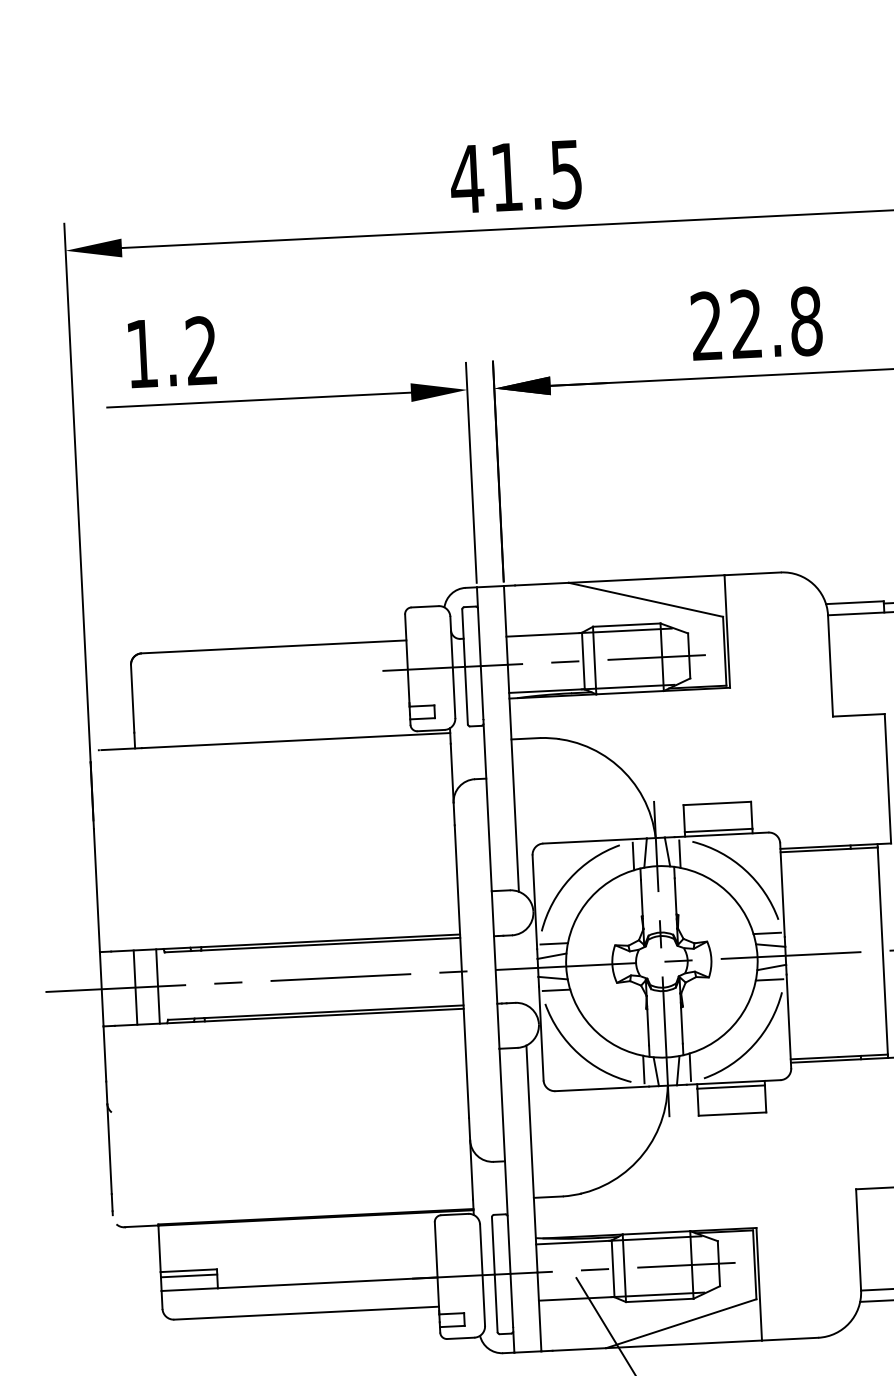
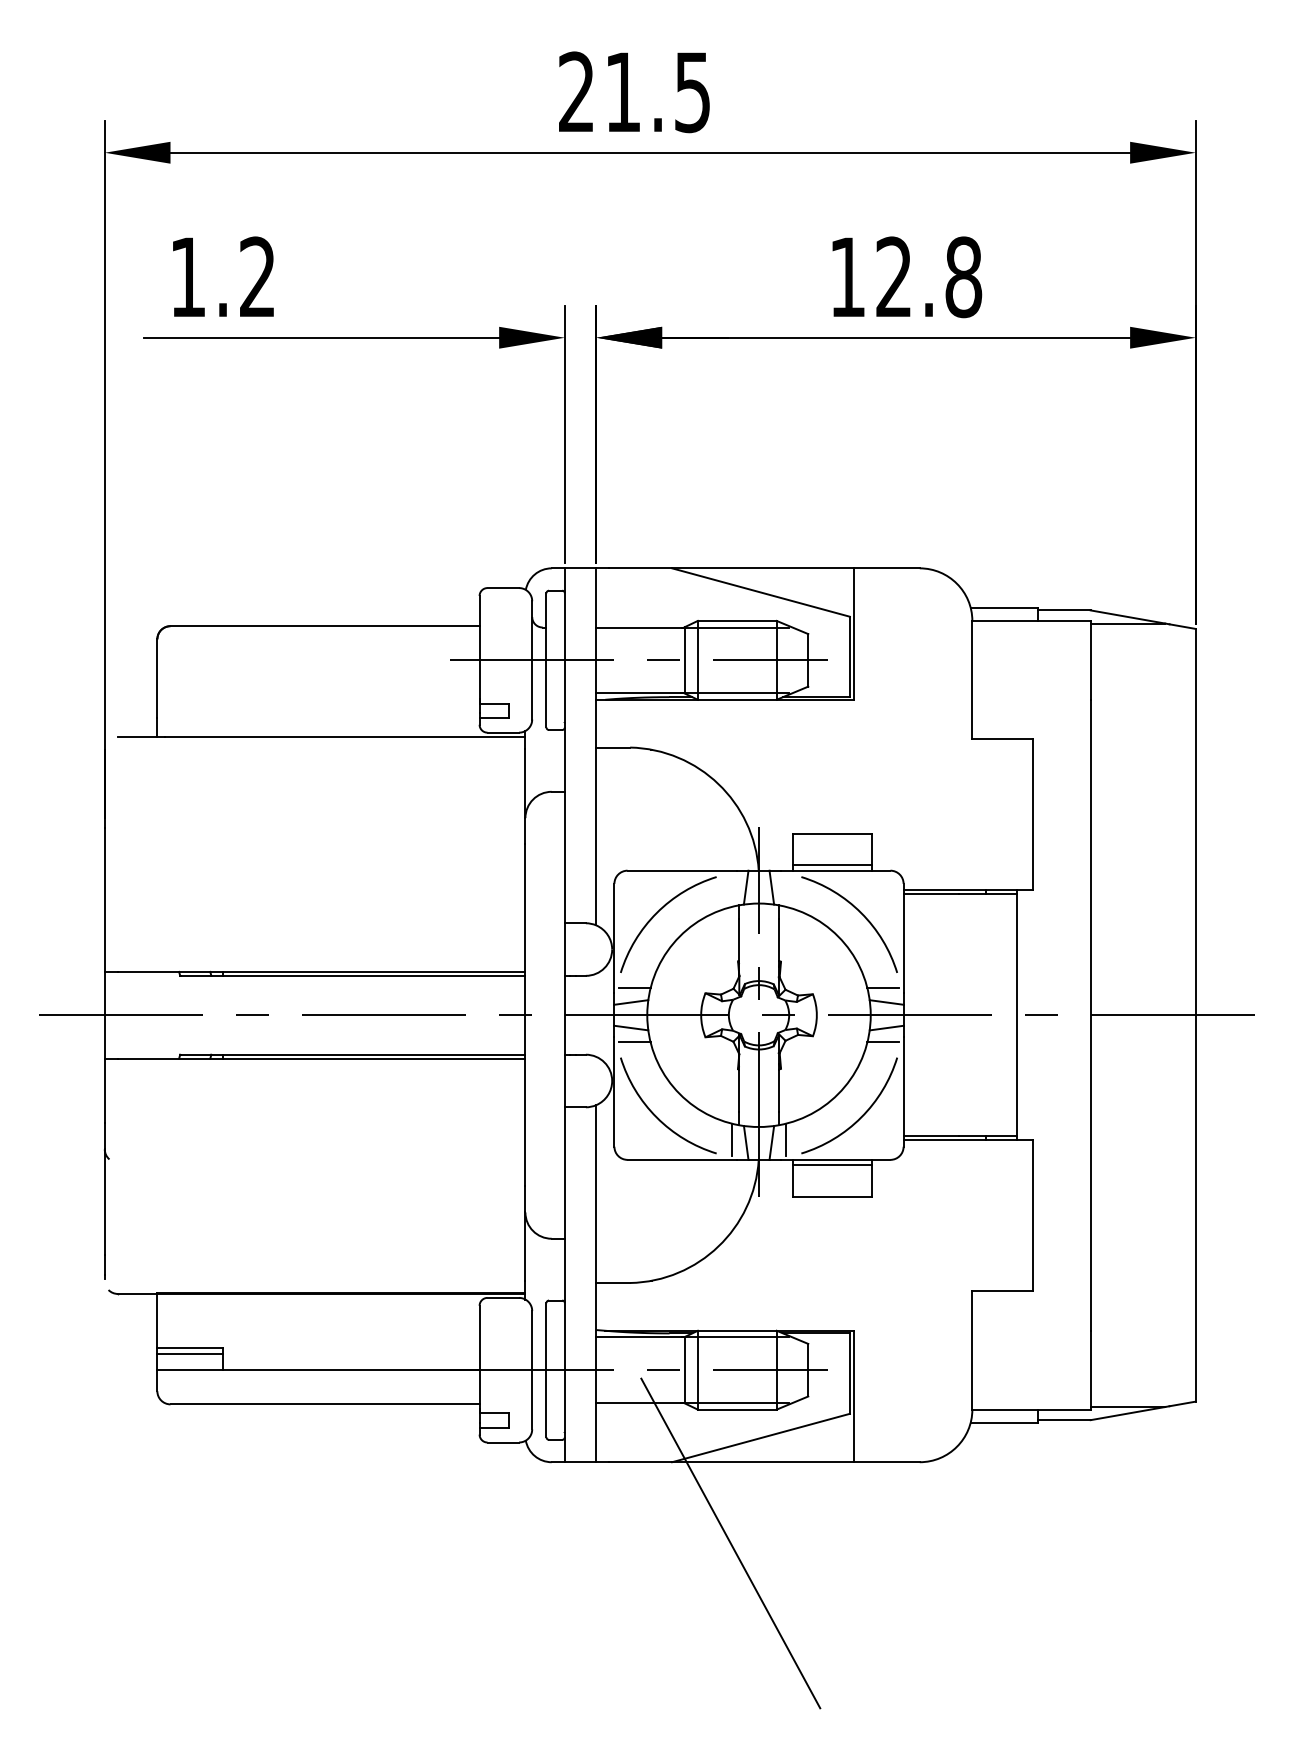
text: (466, 178) -> (576, 91), 41.5 -> 21.5
text: (706, 325) -> (847, 276), 22.8 -> 12.8
line: (680, 853) -> (786, 890), removed
line: (633, 856) -> (731, 890), removed
line: (157, 985) -> (170, 1014), removed
line: (135, 986) -> (144, 1014), removed

